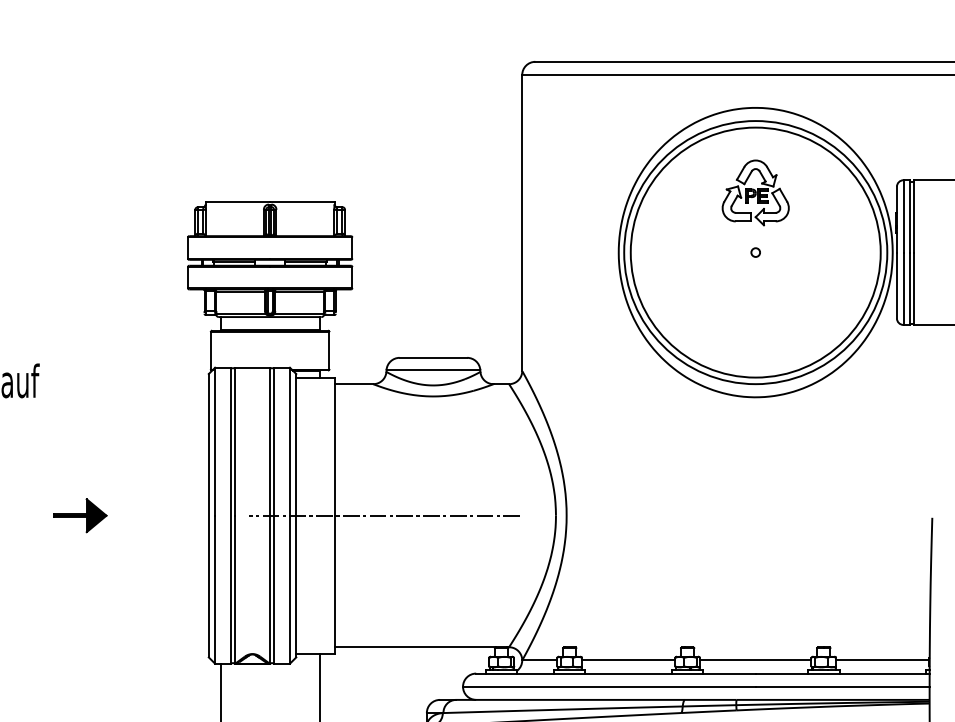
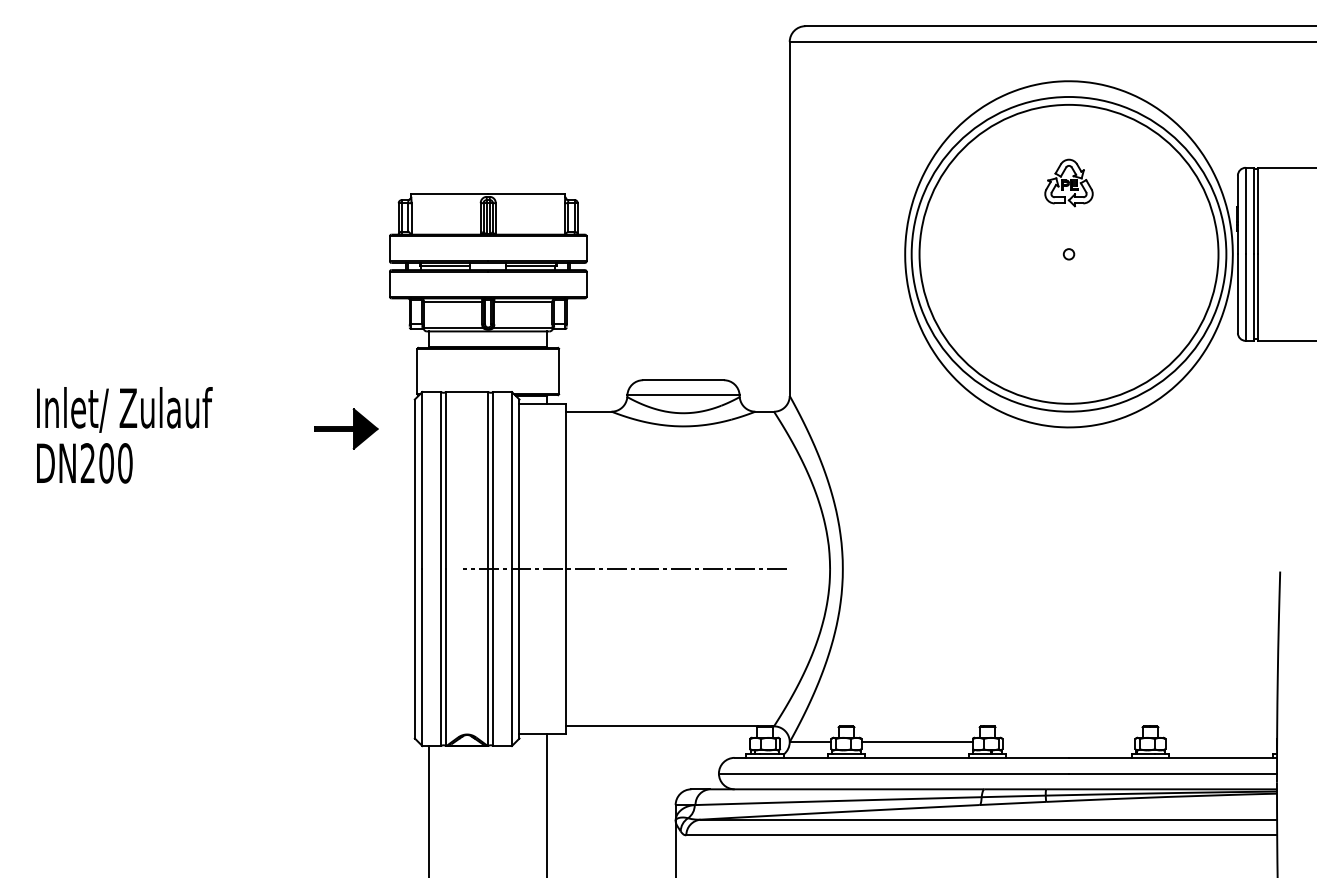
part: (755, 192) -> (1068, 182), size x0.6
part: (80, 515) -> (346, 428), moved
line: (755, 660) -> (1068, 742), removed
line: (882, 660) -> (1220, 742), removed

